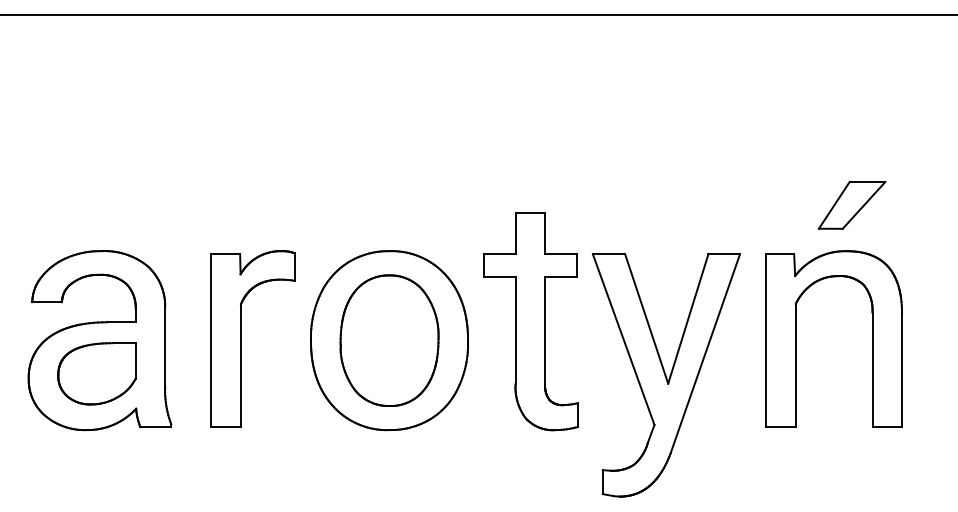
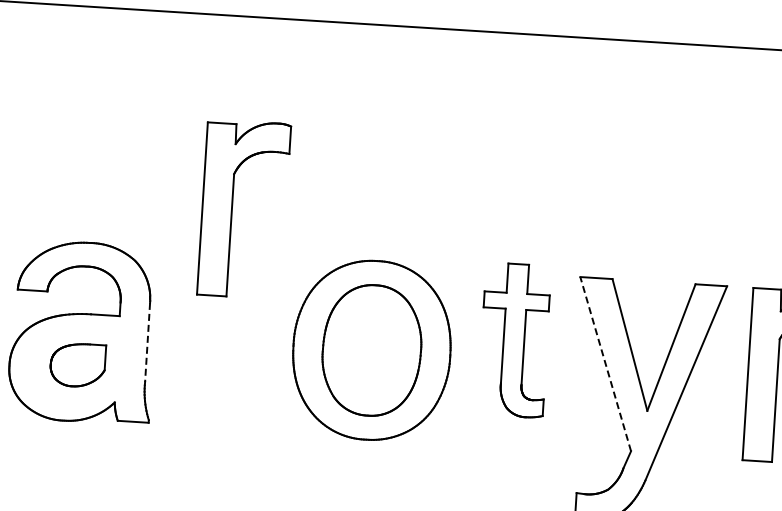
part: (531, 321) -> (514, 340), size x0.7
part: (241, 338) -> (232, 208), moved
line: (623, 339) -> (605, 363), solid -> dashed
line: (165, 346) -> (147, 342), solid -> dashed
part: (96, 373) -> (77, 364), size x0.7

